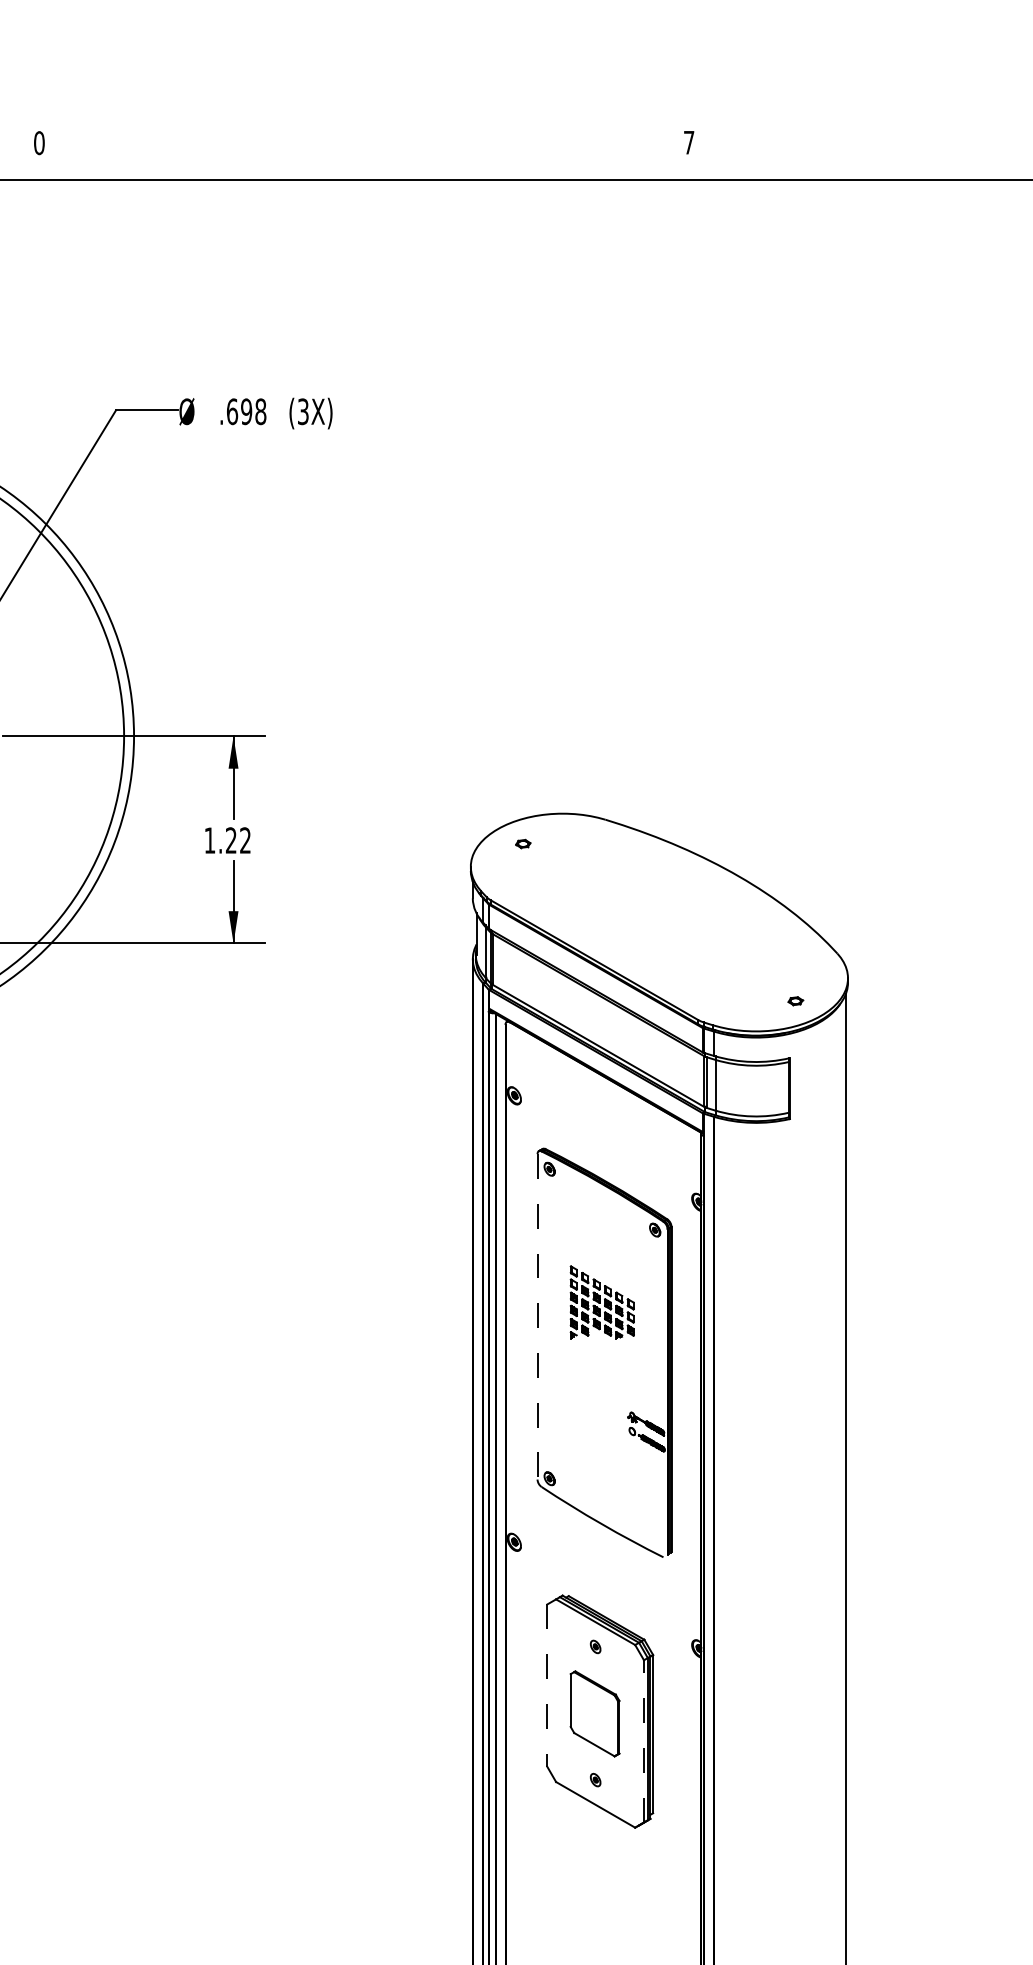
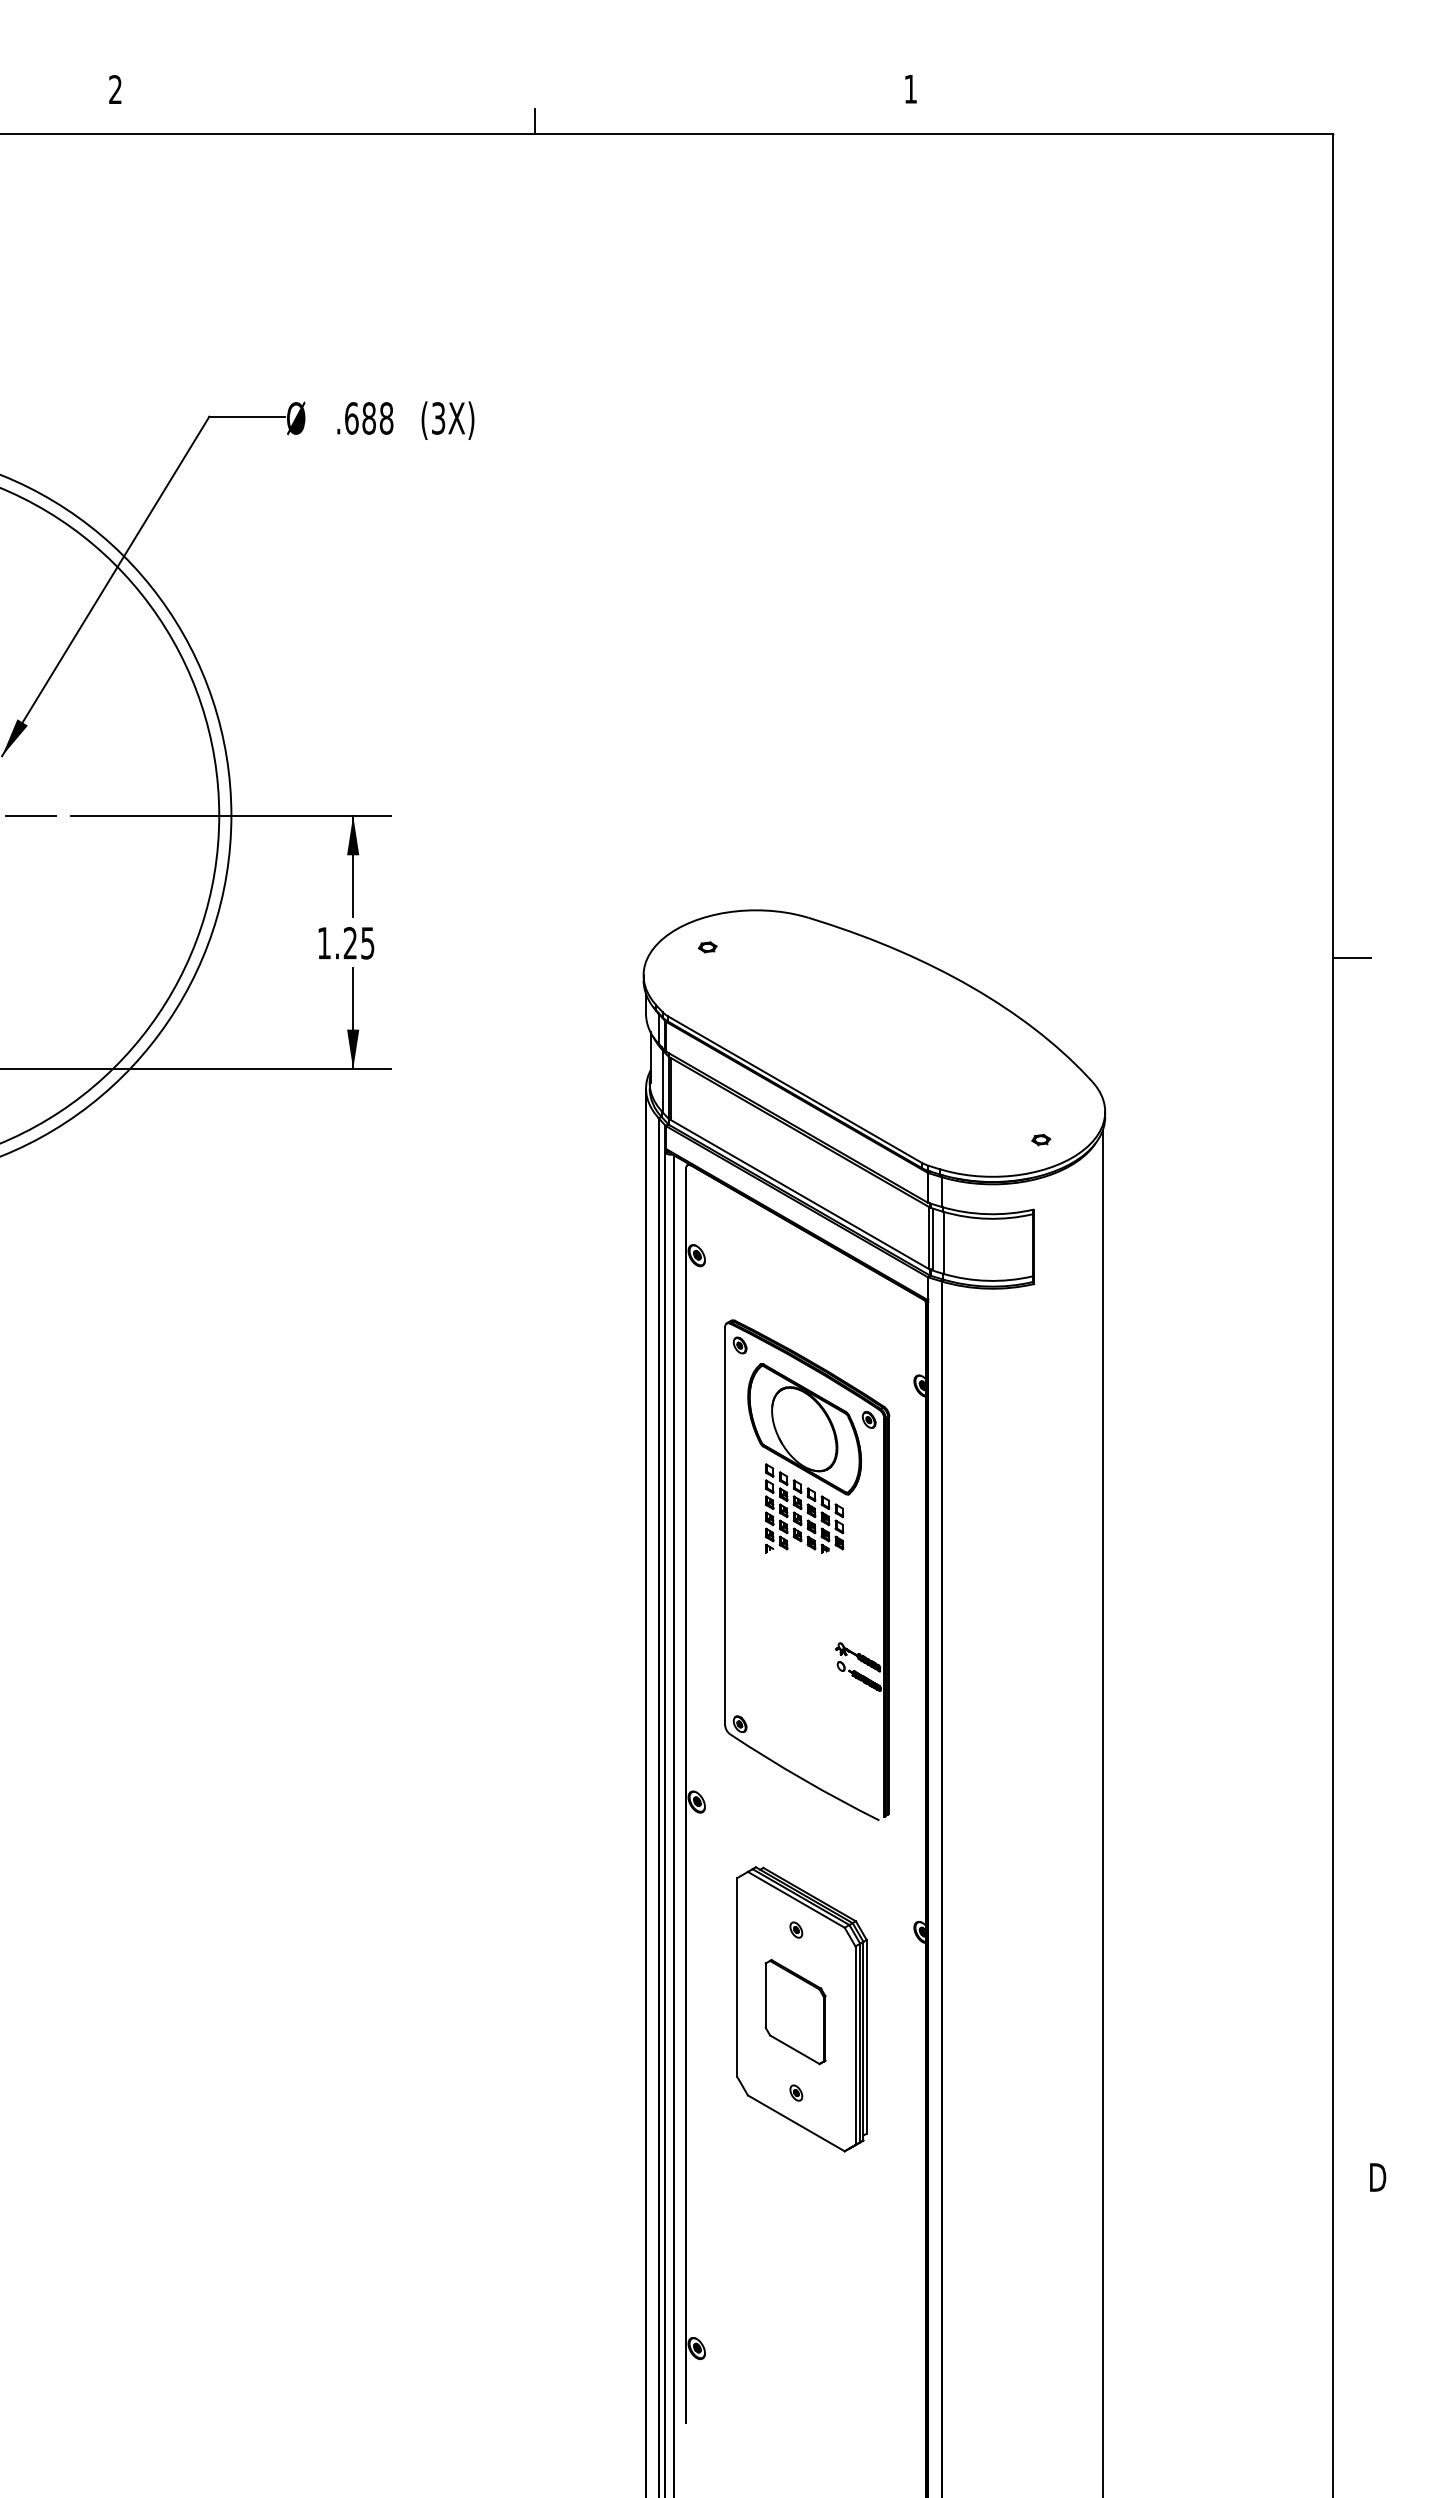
text: (39, 142) -> (115, 89), 0 -> 2
text: (688, 142) -> (910, 89), 7 -> 1
line: (381, 169) -> (534, 121), added
text: (246, 411) -> (368, 418), .698 -> .688
text: (245, 840) -> (367, 943), 1.22 -> 1.25
part: (602, 1237) -> (804, 1429), added
line: (537, 1317) -> (725, 1526), dashed -> solid
line: (547, 1685) -> (737, 1977), dashed -> solid
line: (643, 1741) -> (855, 2045), dashed -> solid

